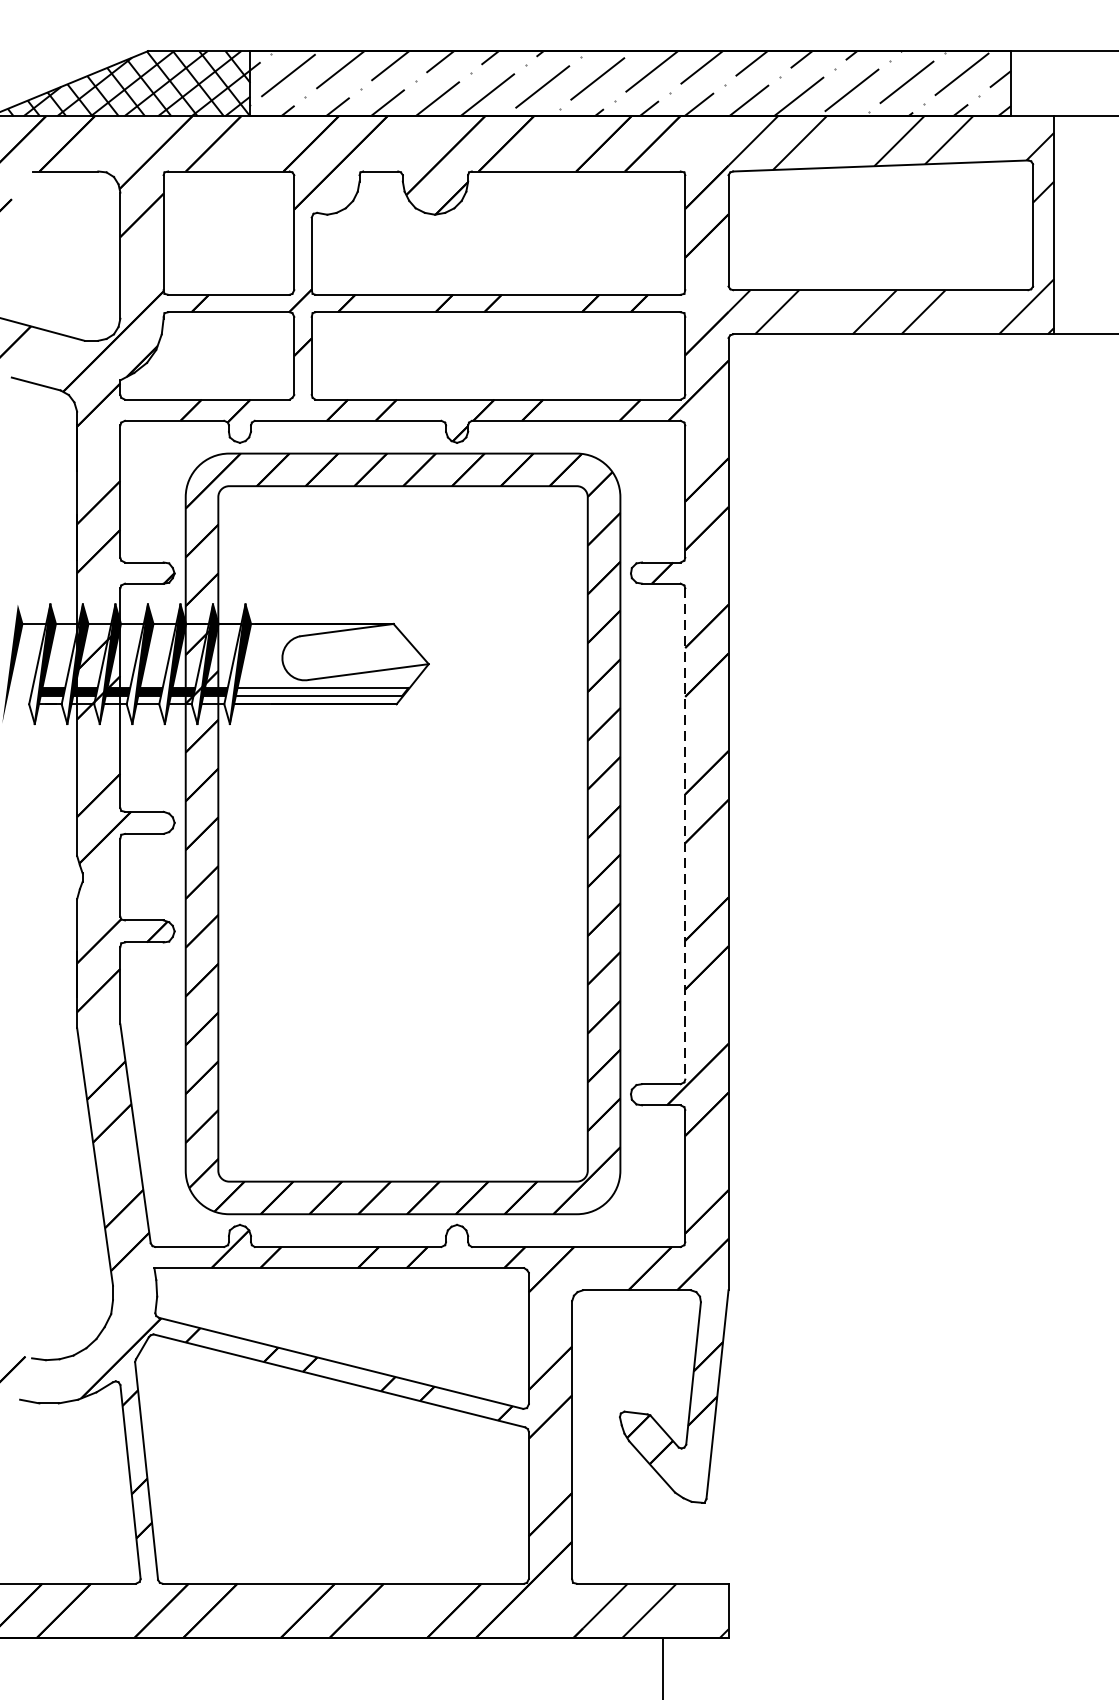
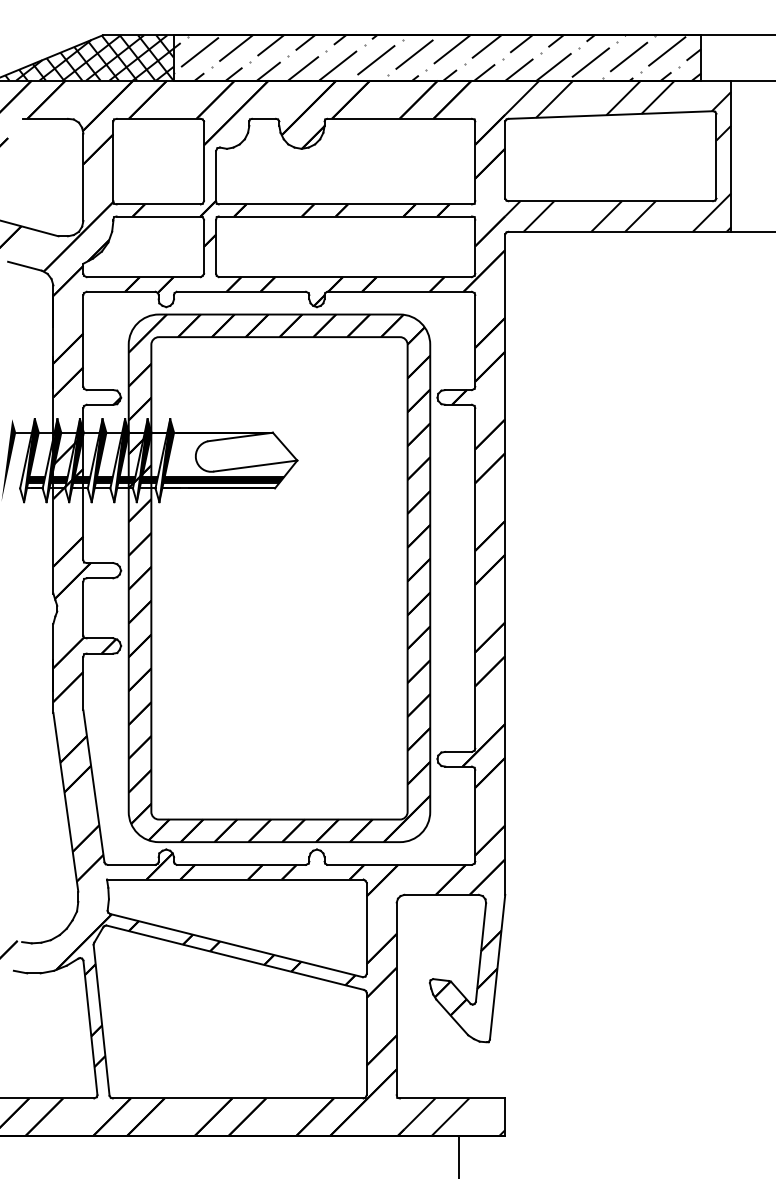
fill: (322, 691) -> (223, 479), added
line: (685, 834) -> (475, 578), dashed -> solid

